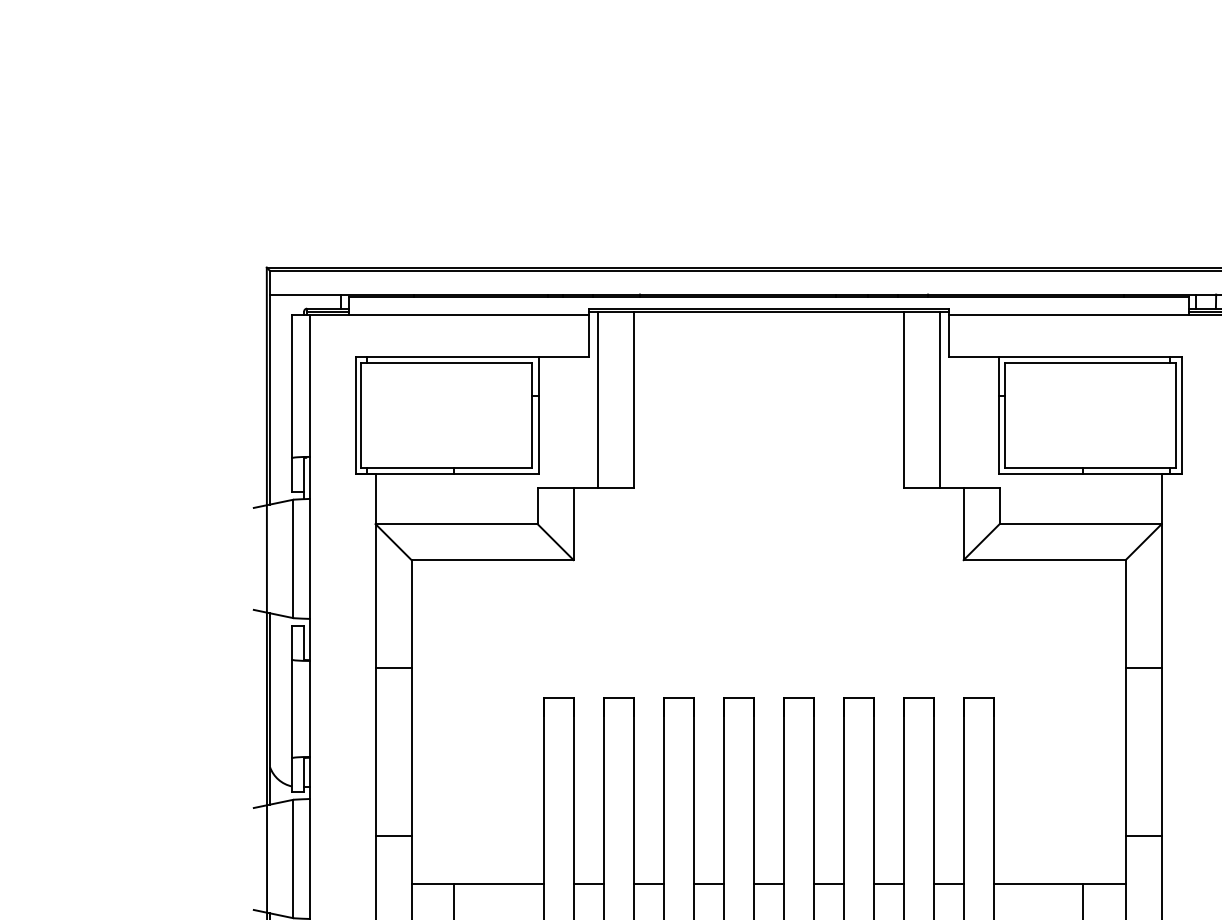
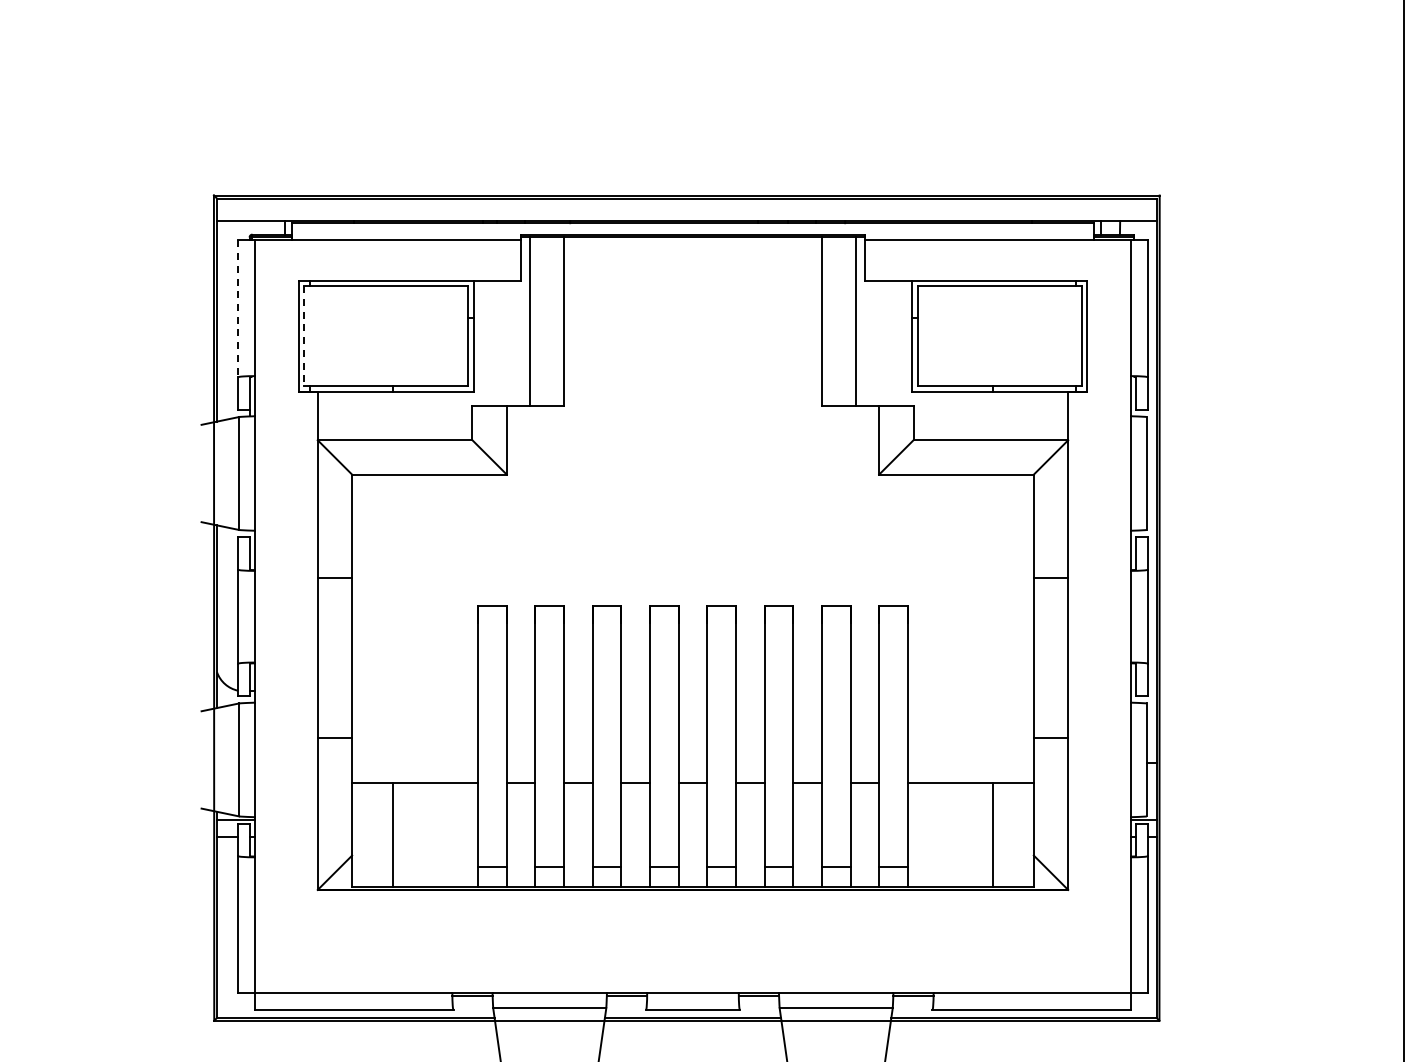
line: (292, 387) -> (238, 309), solid -> dashed
line: (361, 415) -> (304, 336), solid -> dashed

